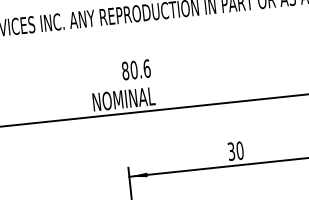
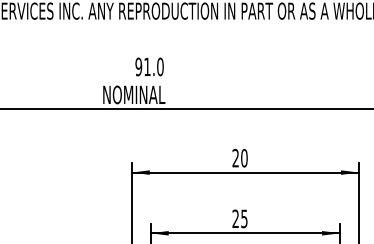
text: (136, 69) -> (149, 66), 80.6 -> 91.0
text: (231, 151) -> (235, 158), 30 -> 20

